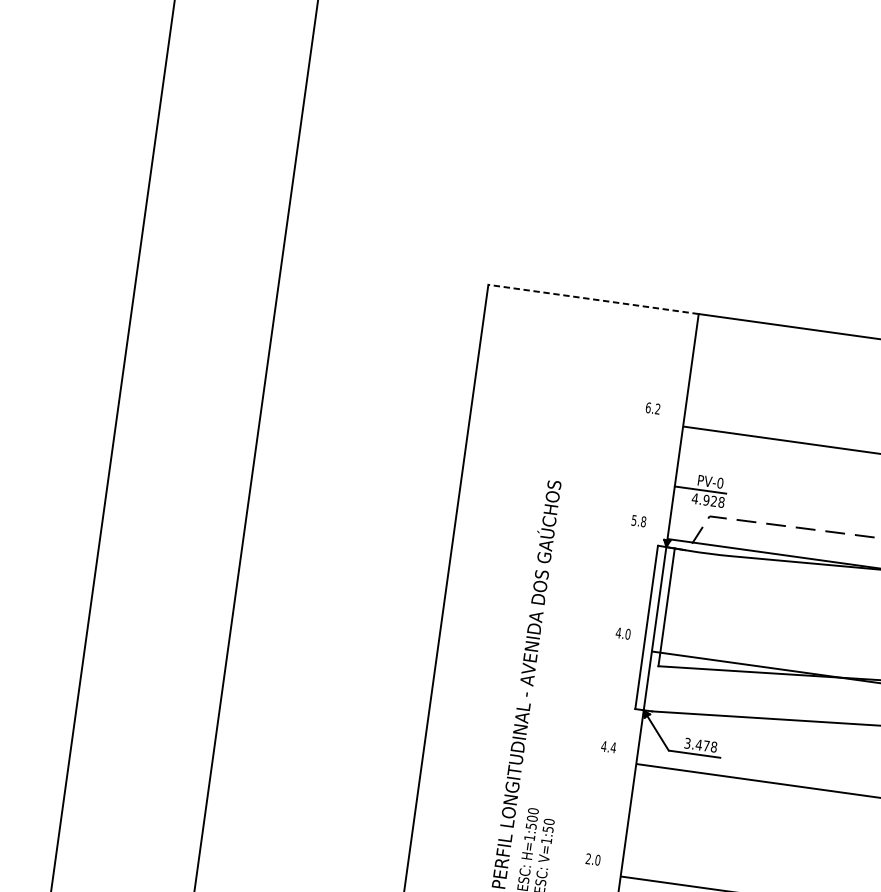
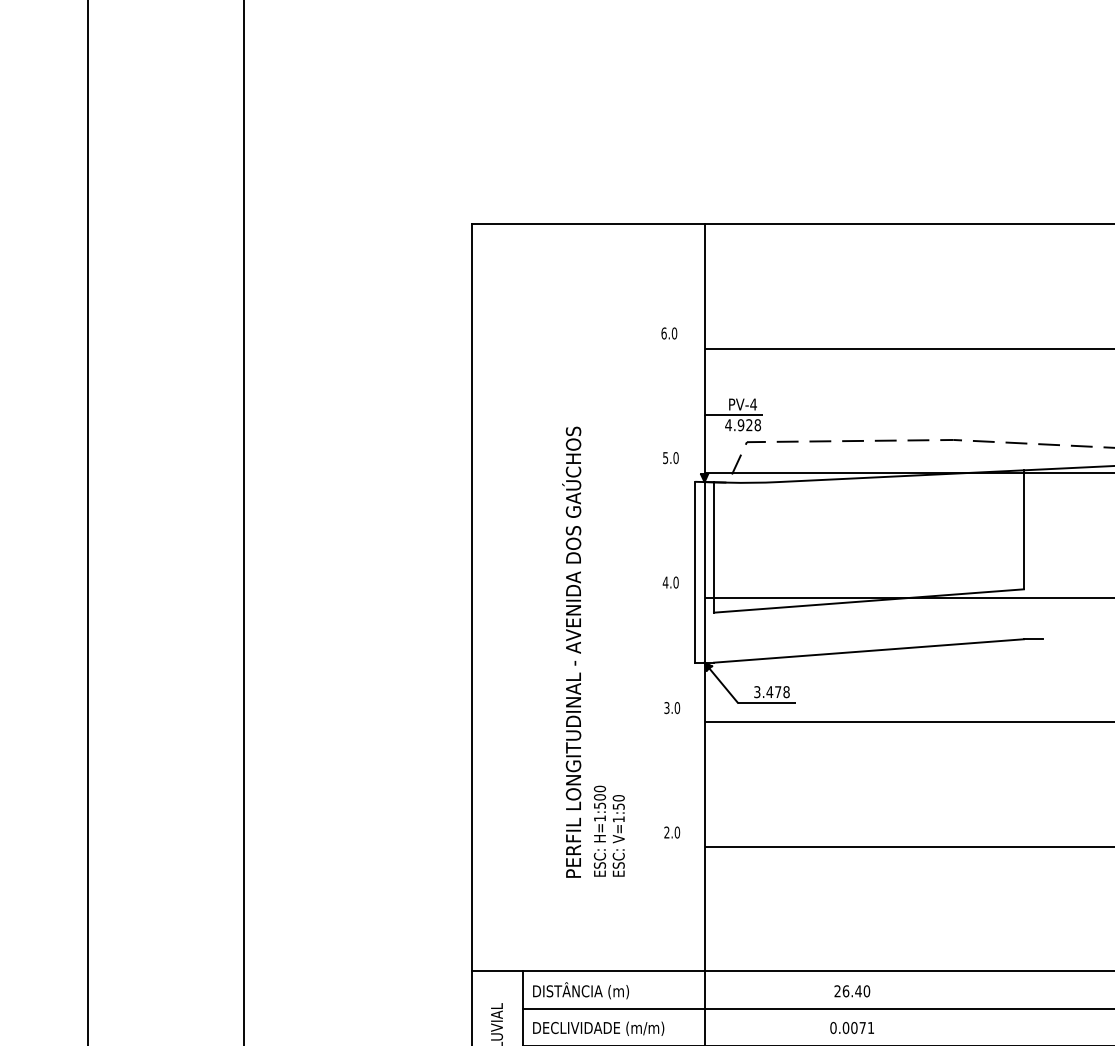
line: (592, 299) -> (587, 224), dashed -> solid
text: (657, 409) -> (674, 333), 6.2 -> 6.0
text: (720, 483) -> (753, 404), PV-0 -> PV-4
text: (643, 521) -> (675, 457), 5.8 -> 5.0
text: (609, 747) -> (672, 708), 4.4 -> 3.0

